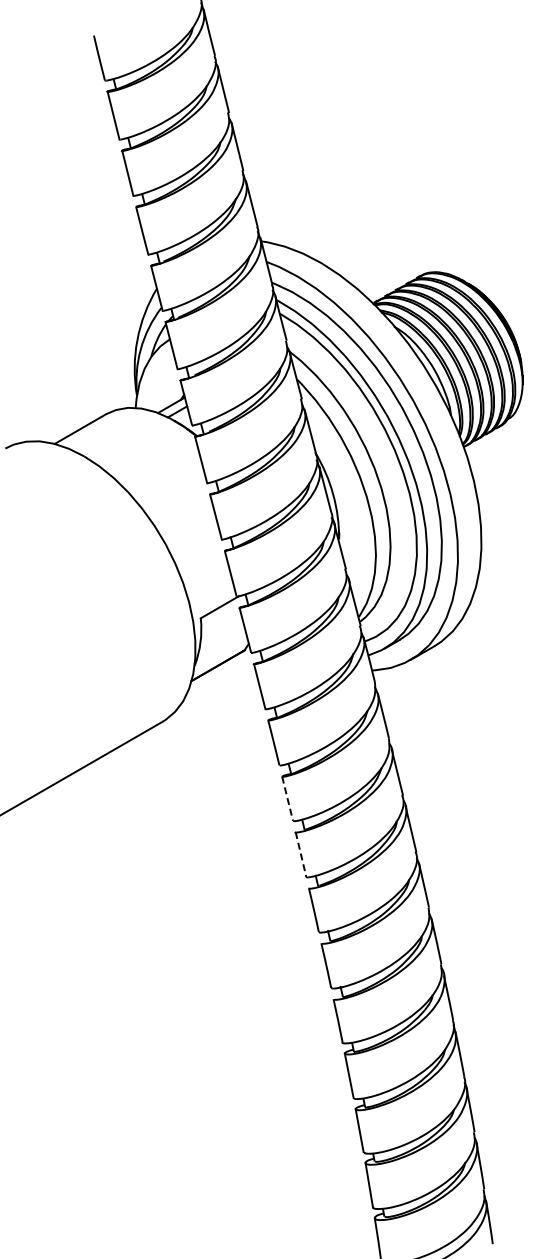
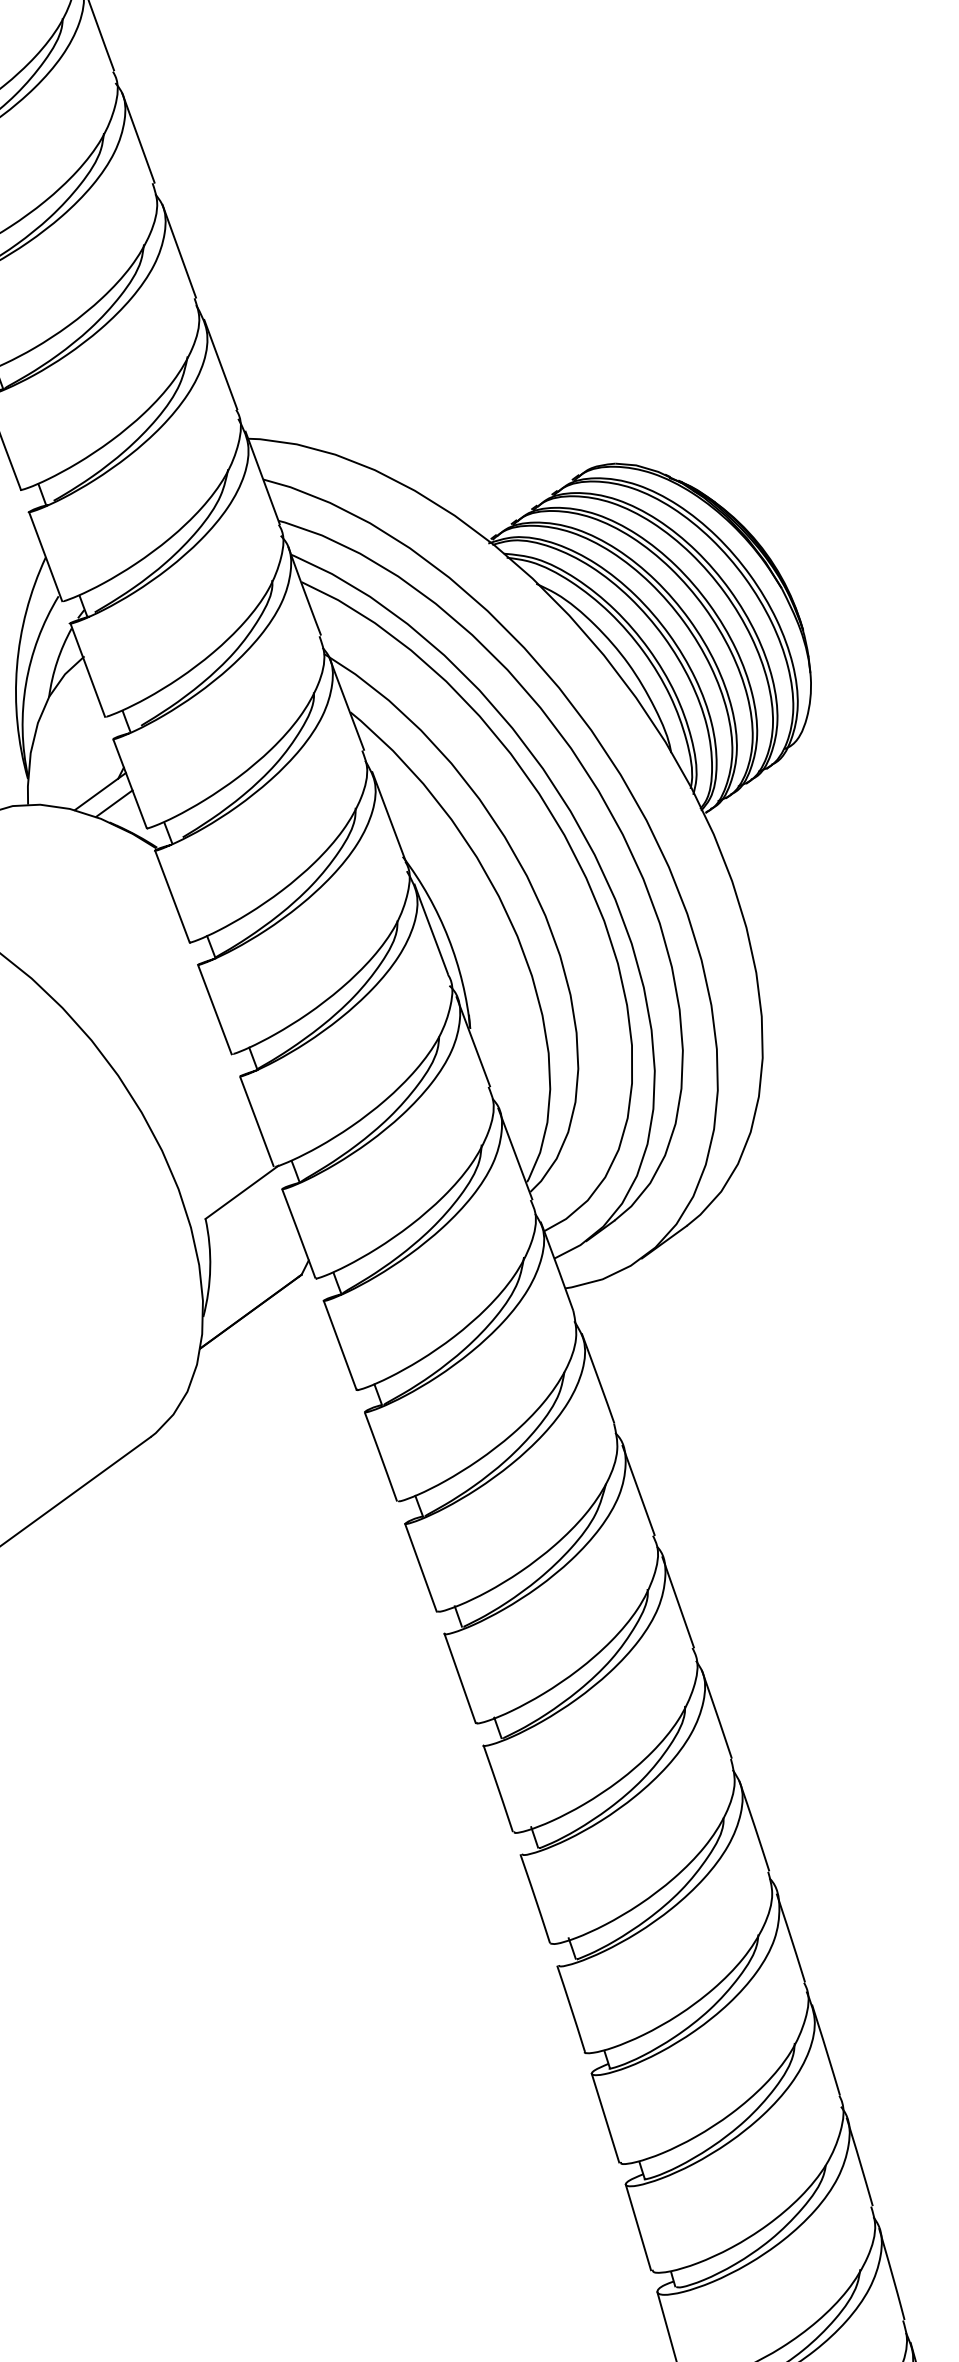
line: (287, 798) -> (420, 1567), dashed -> solid
line: (301, 855) -> (461, 1680), dashed -> solid

